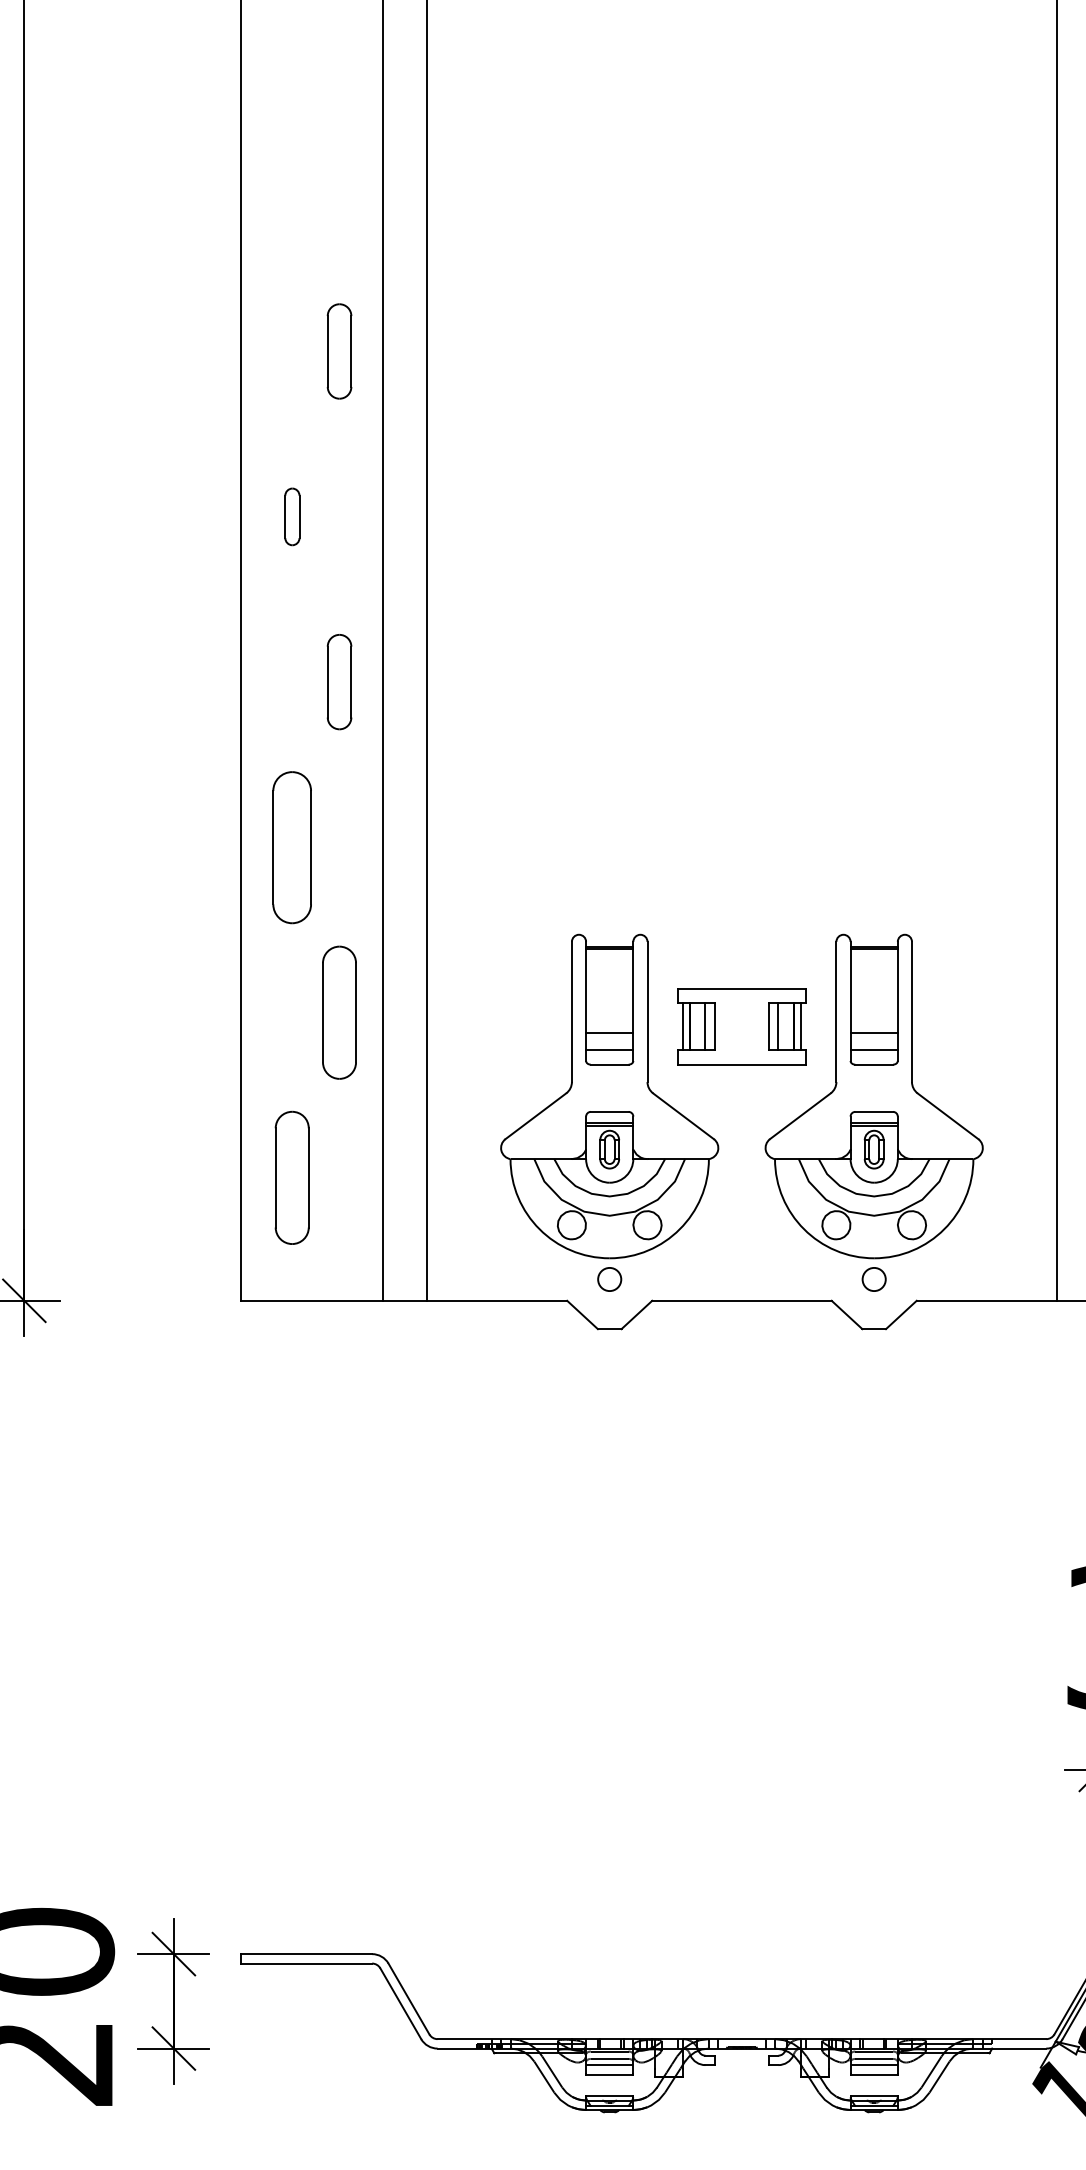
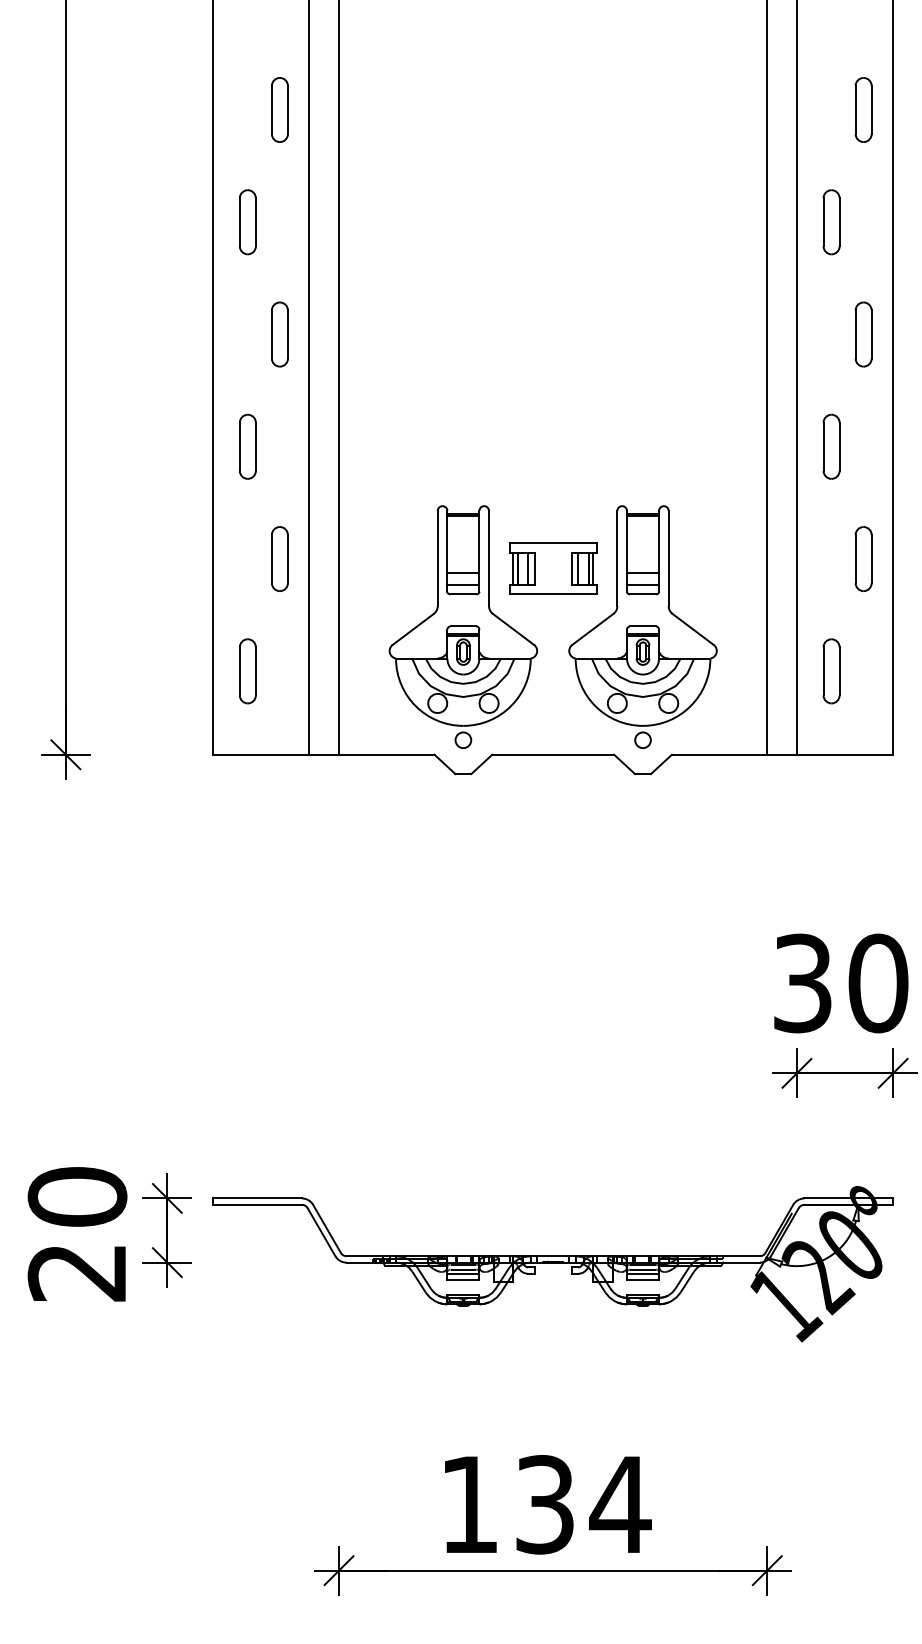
part: (291, 517) -> (247, 222), size x1.67
part: (291, 846) -> (247, 446), size x0.62
part: (338, 1011) -> (279, 558), size x0.71
part: (291, 1178) -> (247, 671), size x0.71

